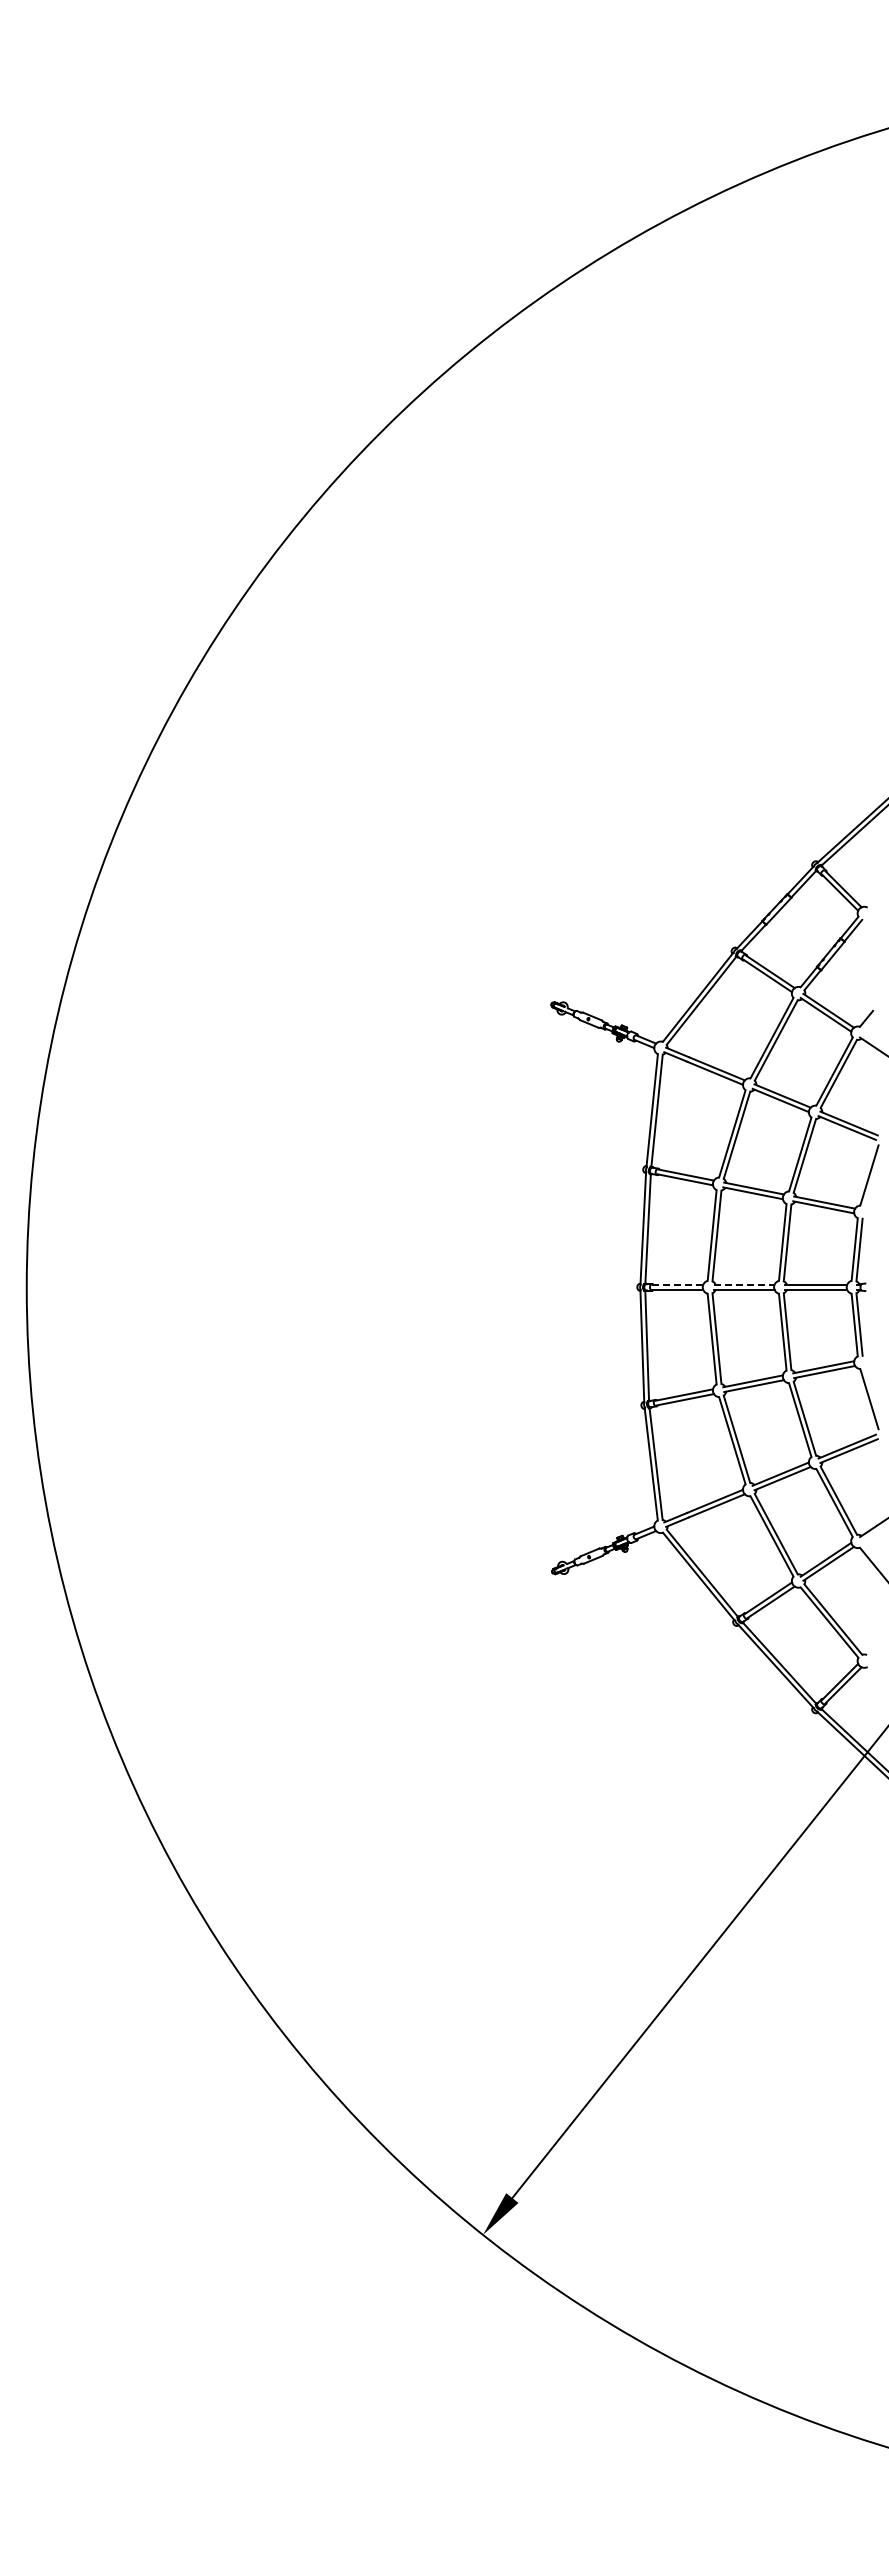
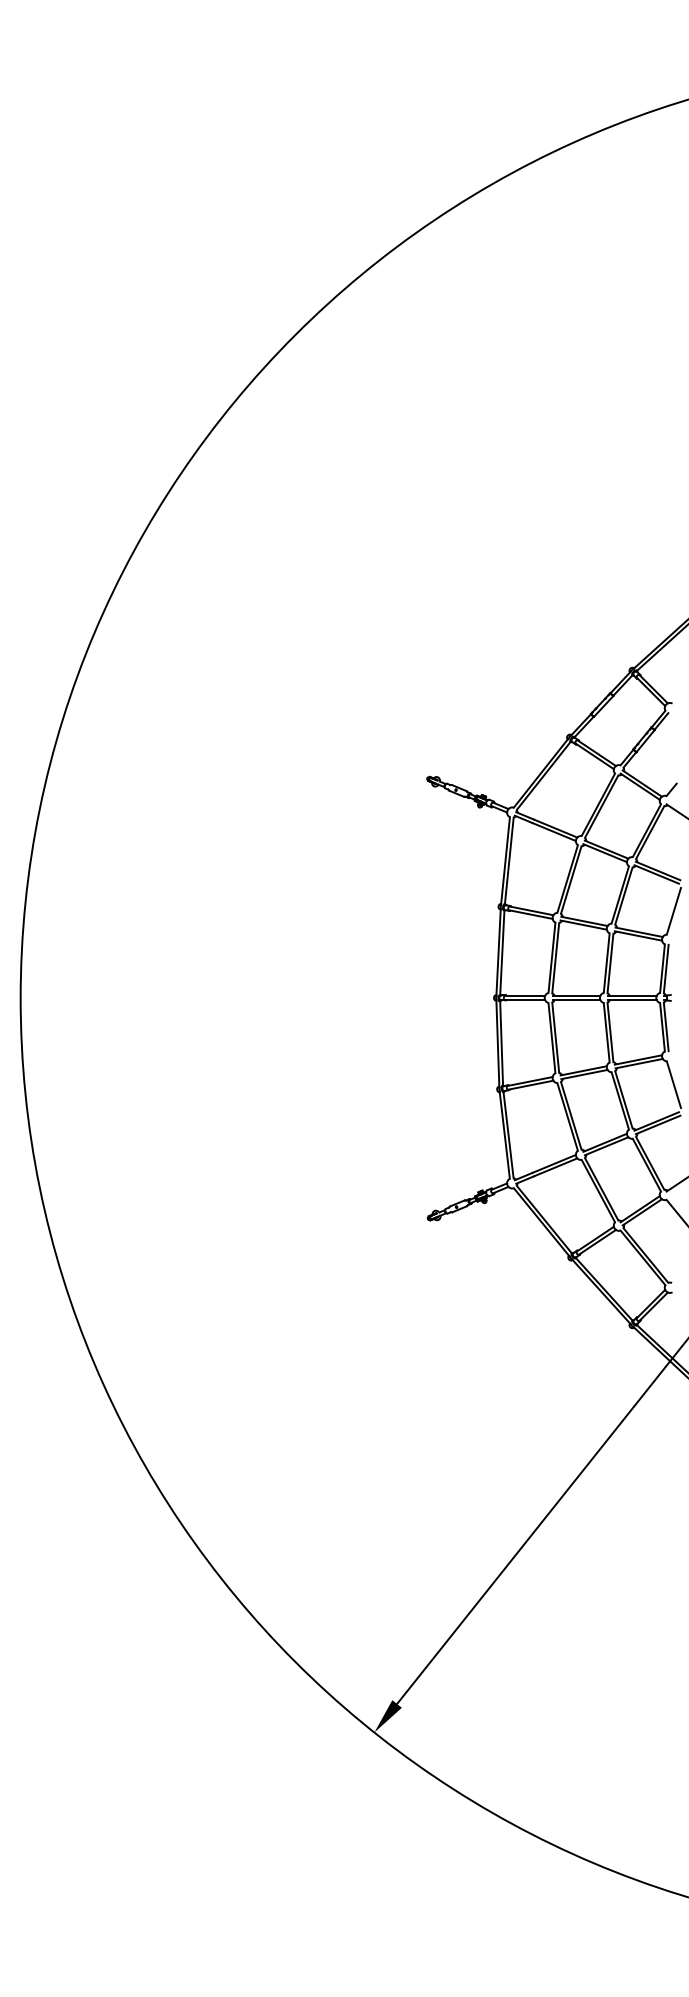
line: (677, 1284) -> (525, 995), dashed -> solid
line: (744, 1284) -> (577, 995), dashed -> solid

